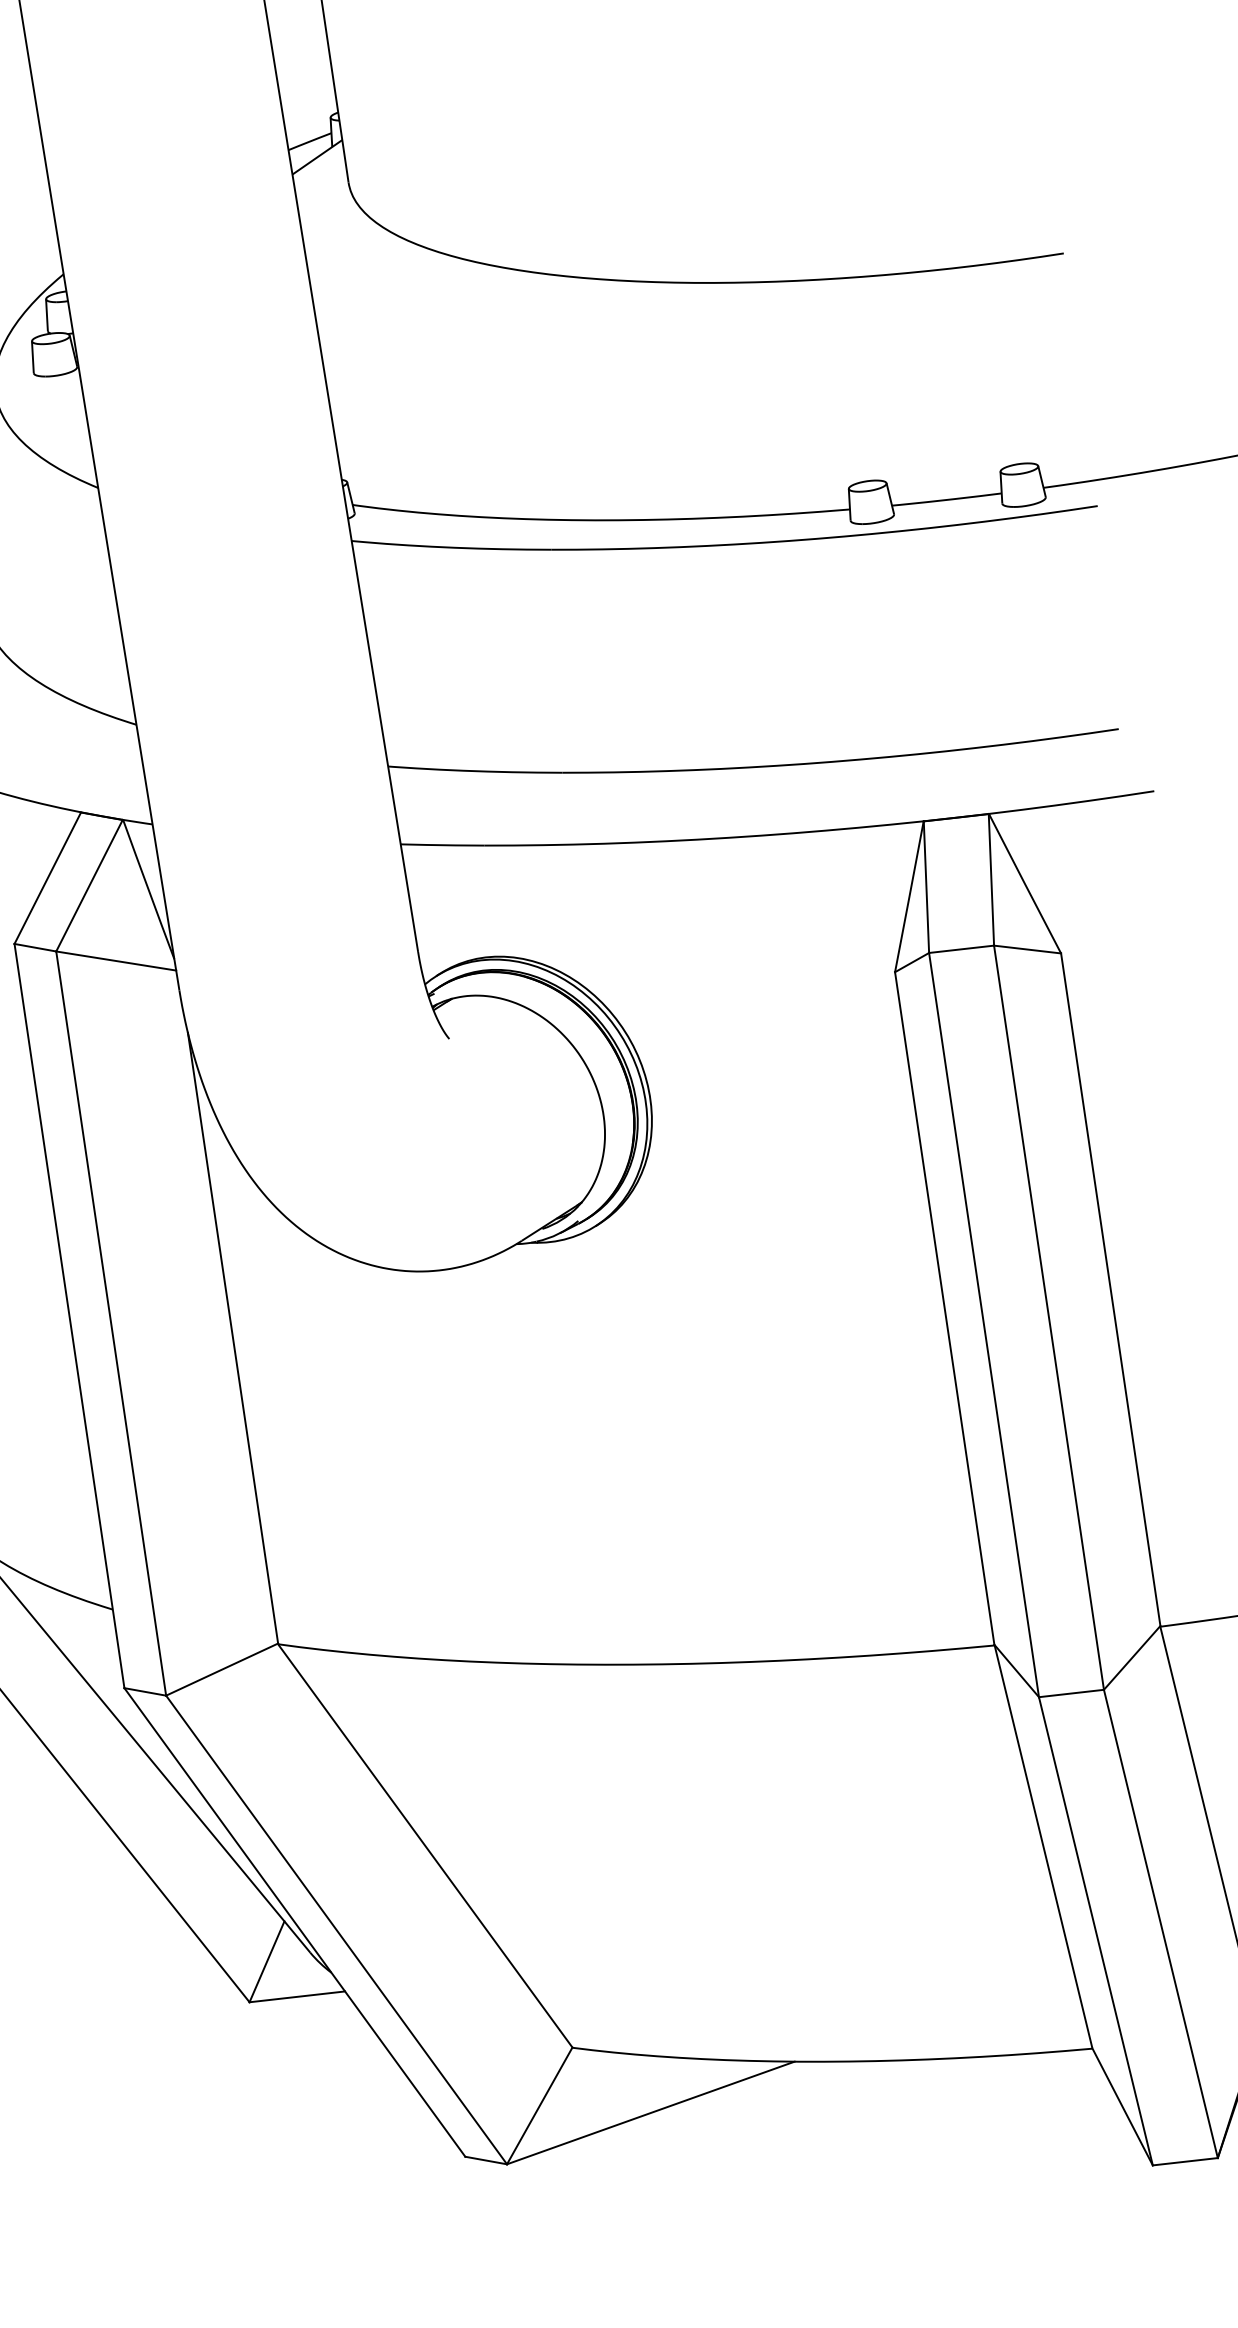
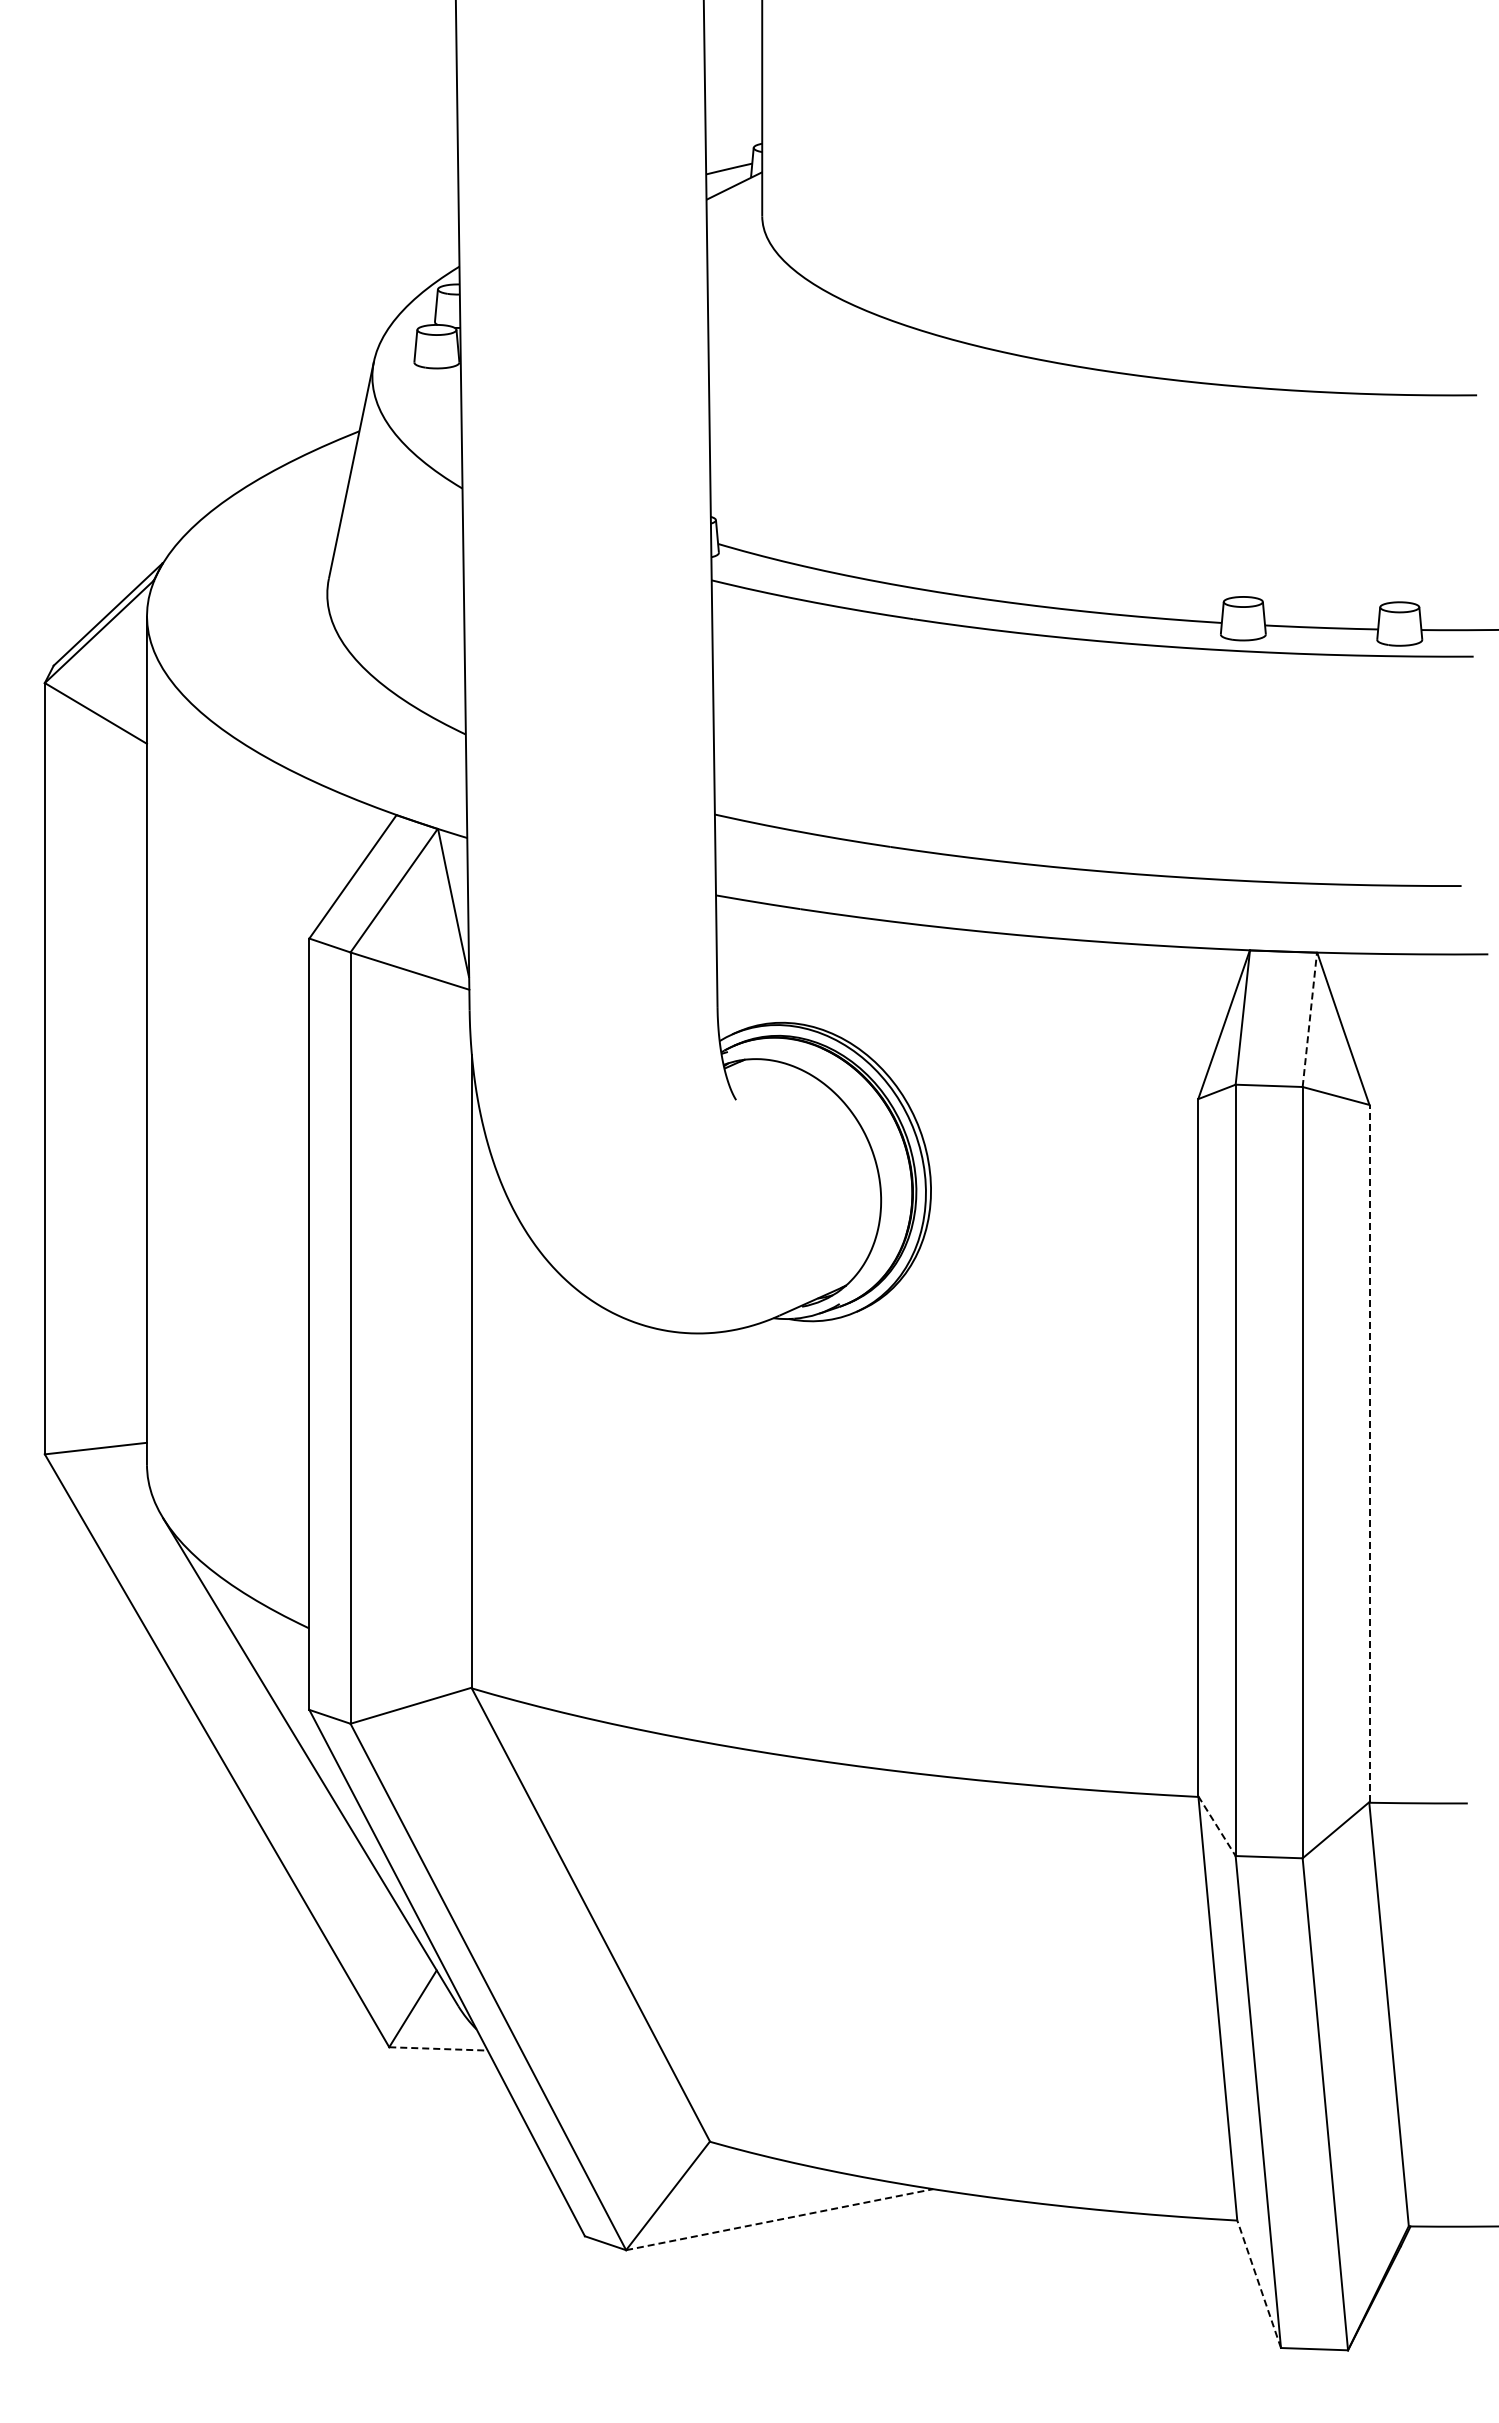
line: (991, 879) -> (1309, 1019), solid -> dashed
line: (1110, 1289) -> (1369, 1453), solid -> dashed
line: (1017, 1671) -> (1217, 1826), solid -> dashed
line: (298, 1996) -> (439, 2048), solid -> dashed
line: (1121, 2106) -> (1258, 2283), solid -> dashed
line: (650, 2112) -> (779, 2219), solid -> dashed

